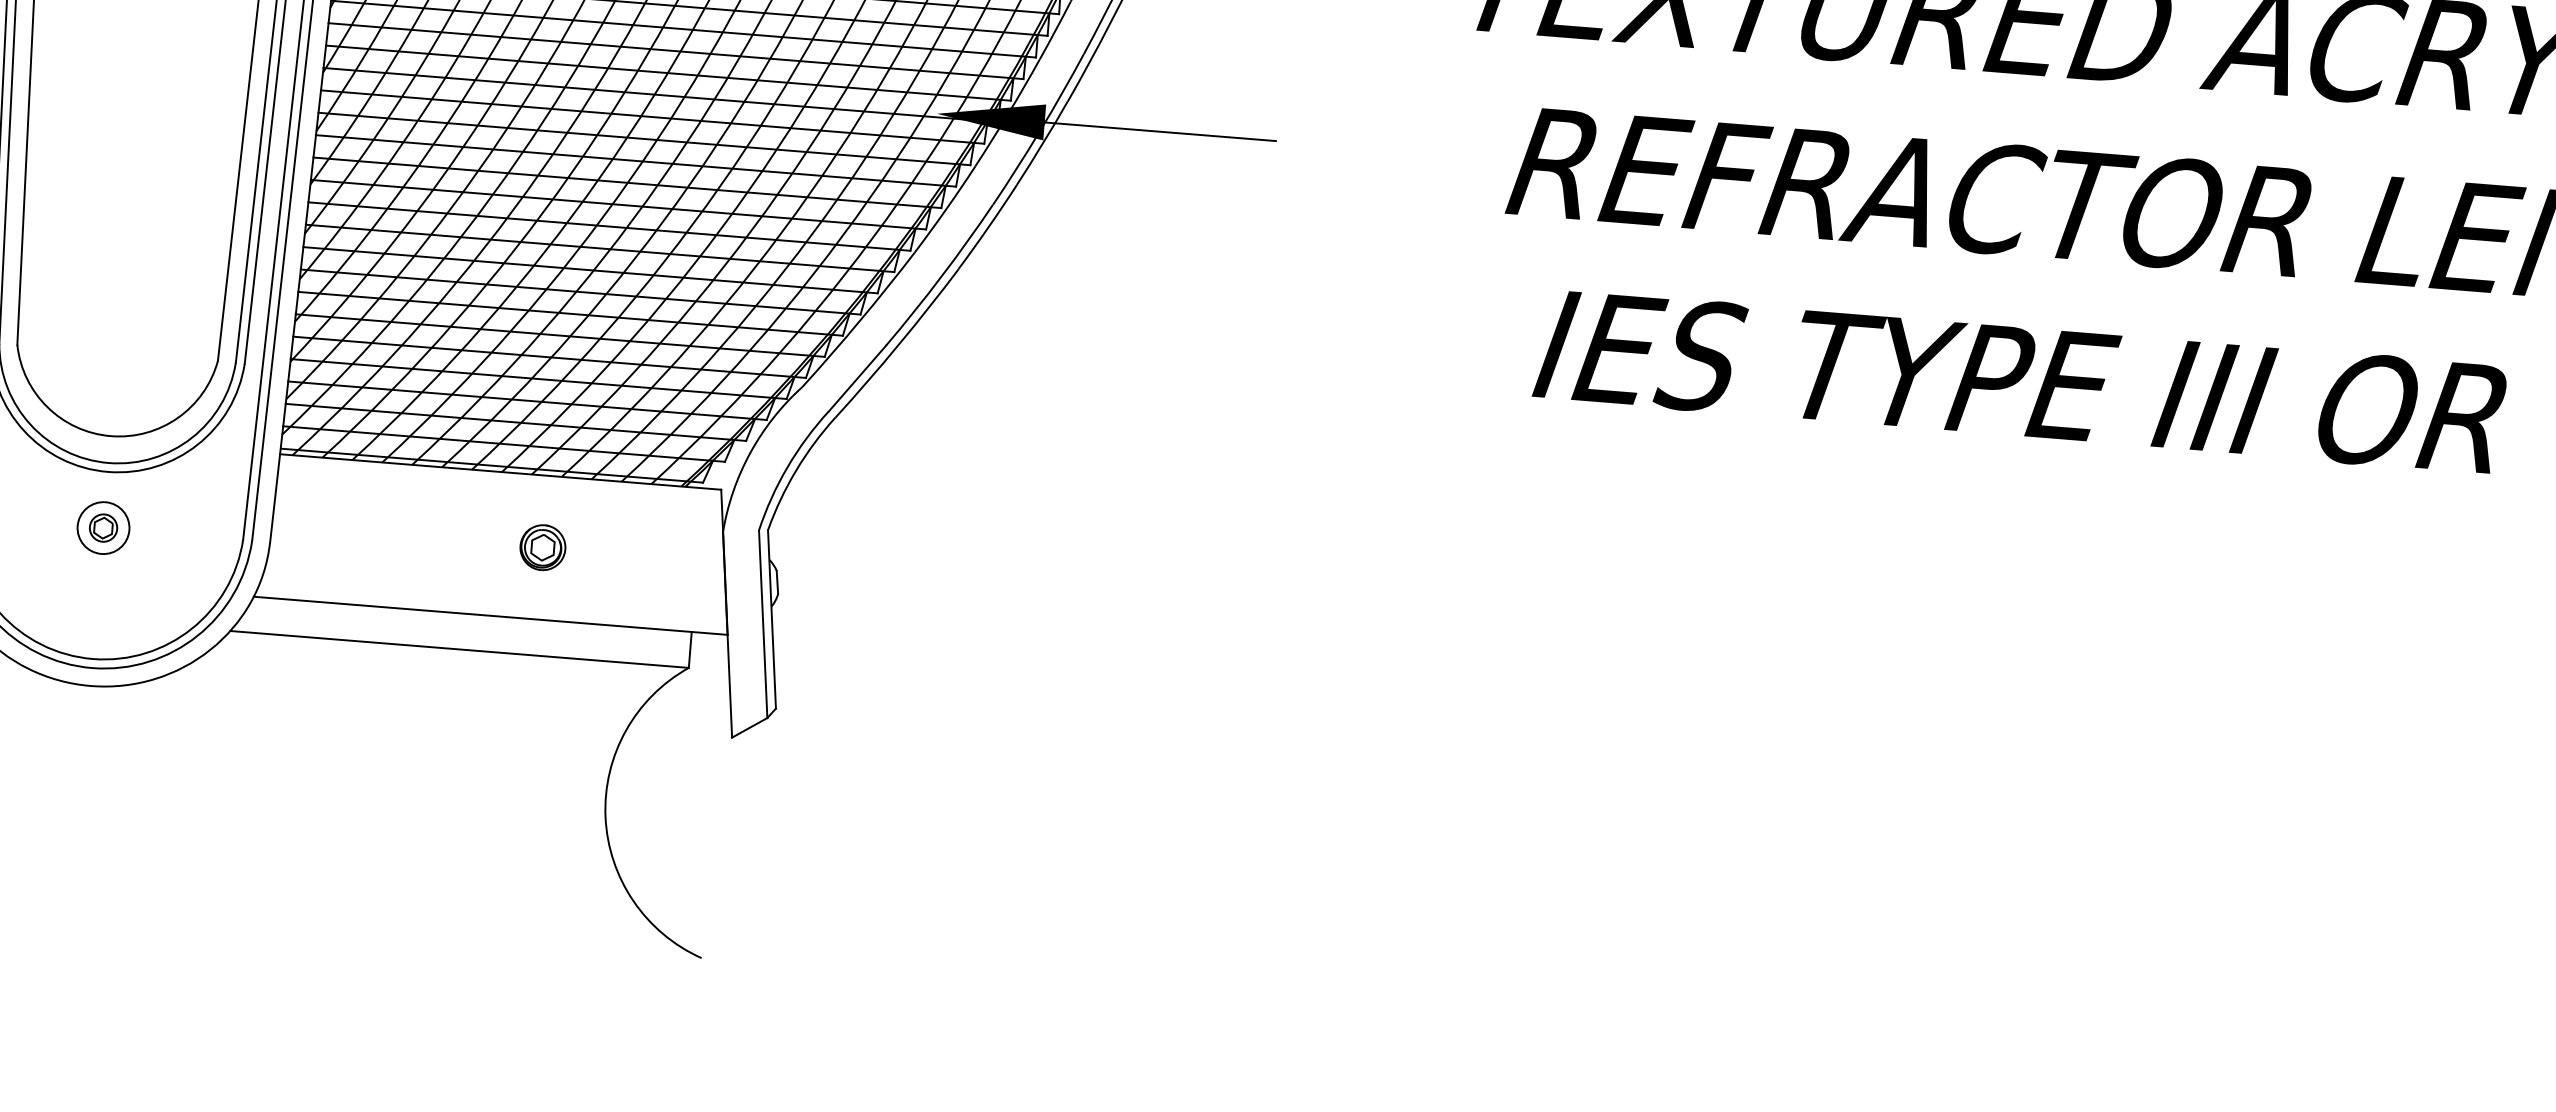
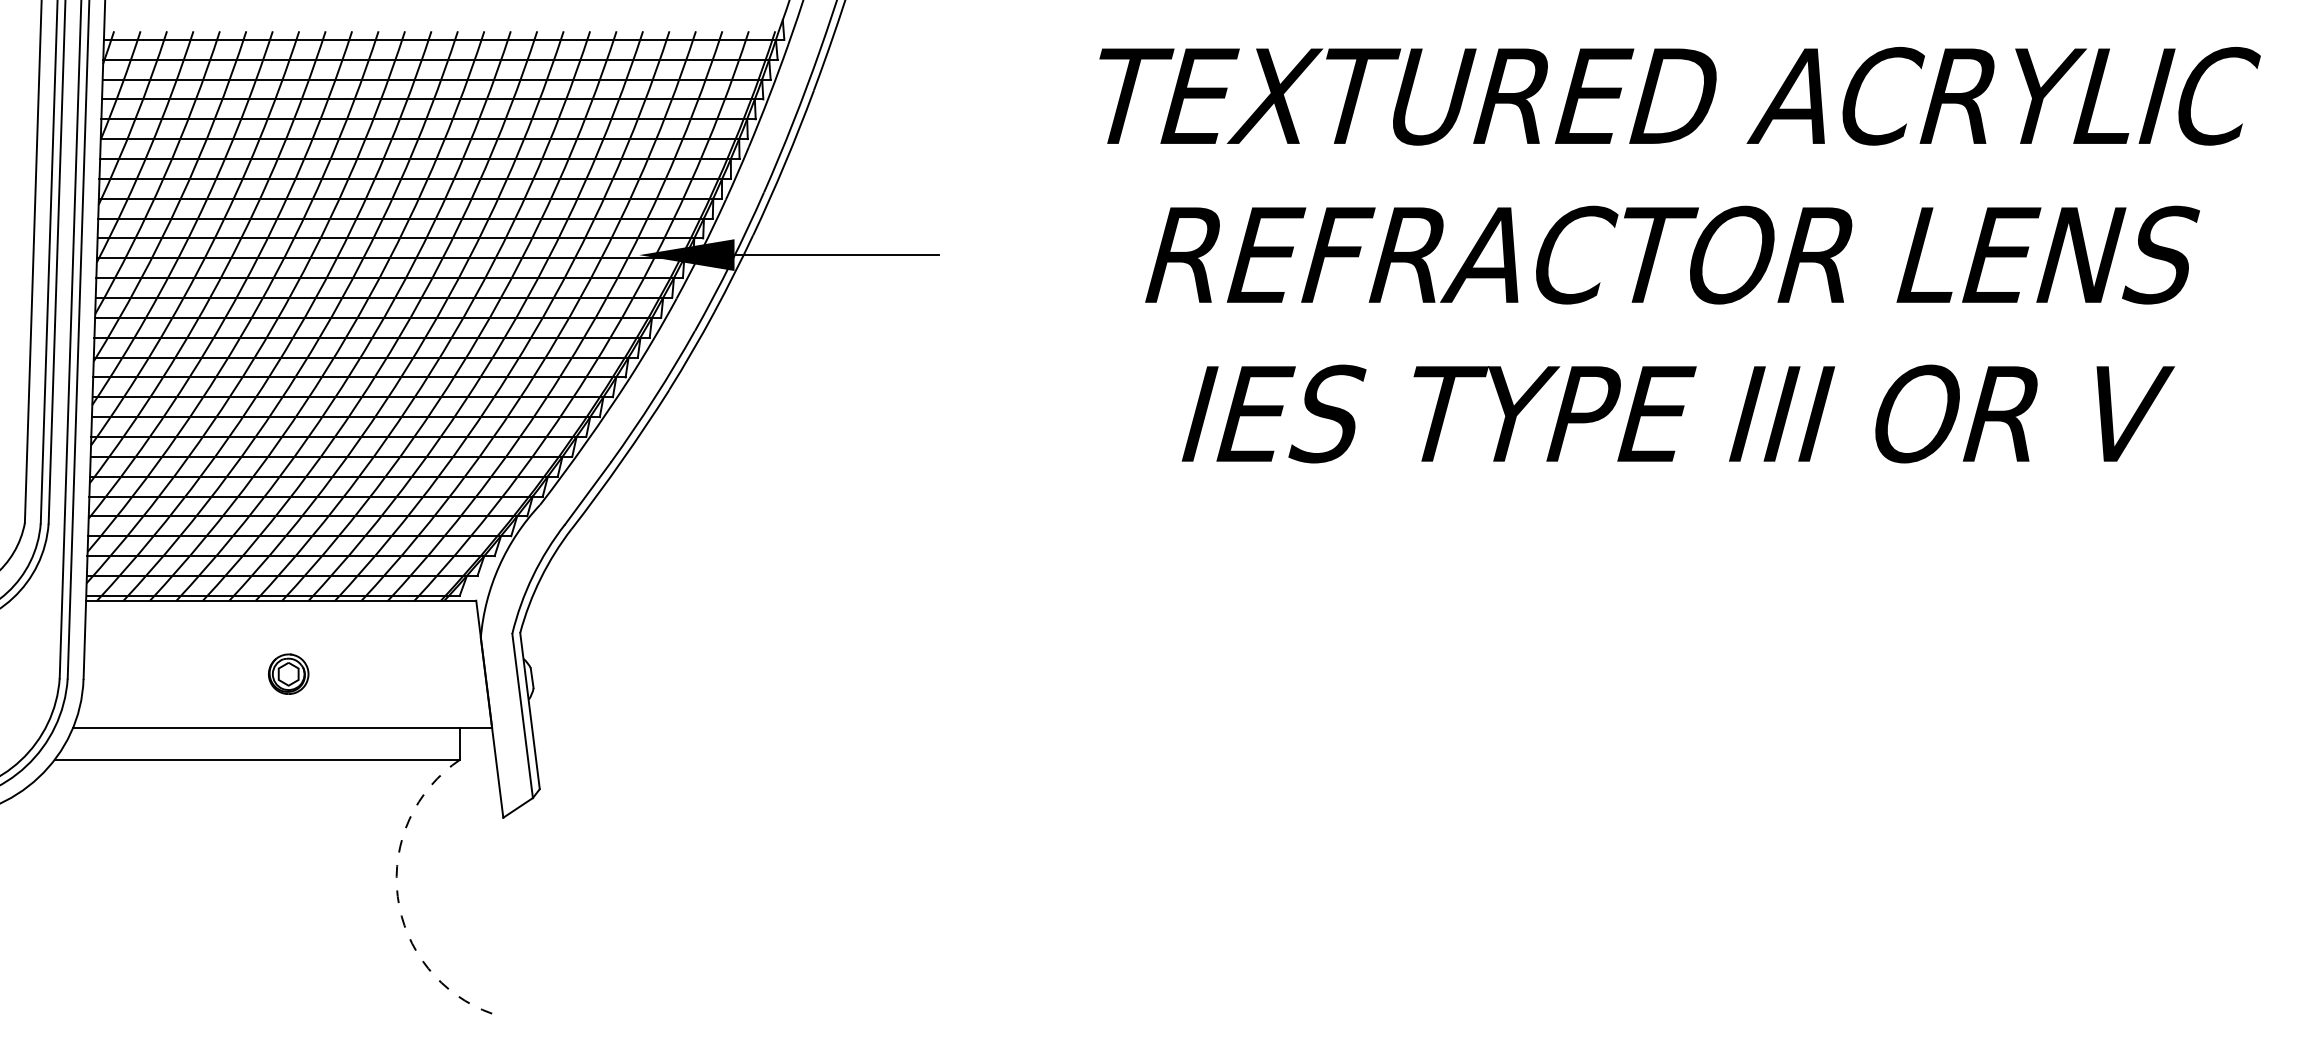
part: (542, 546) -> (288, 673), moved
arc: (605, 817) -> (397, 896), solid -> dashed

